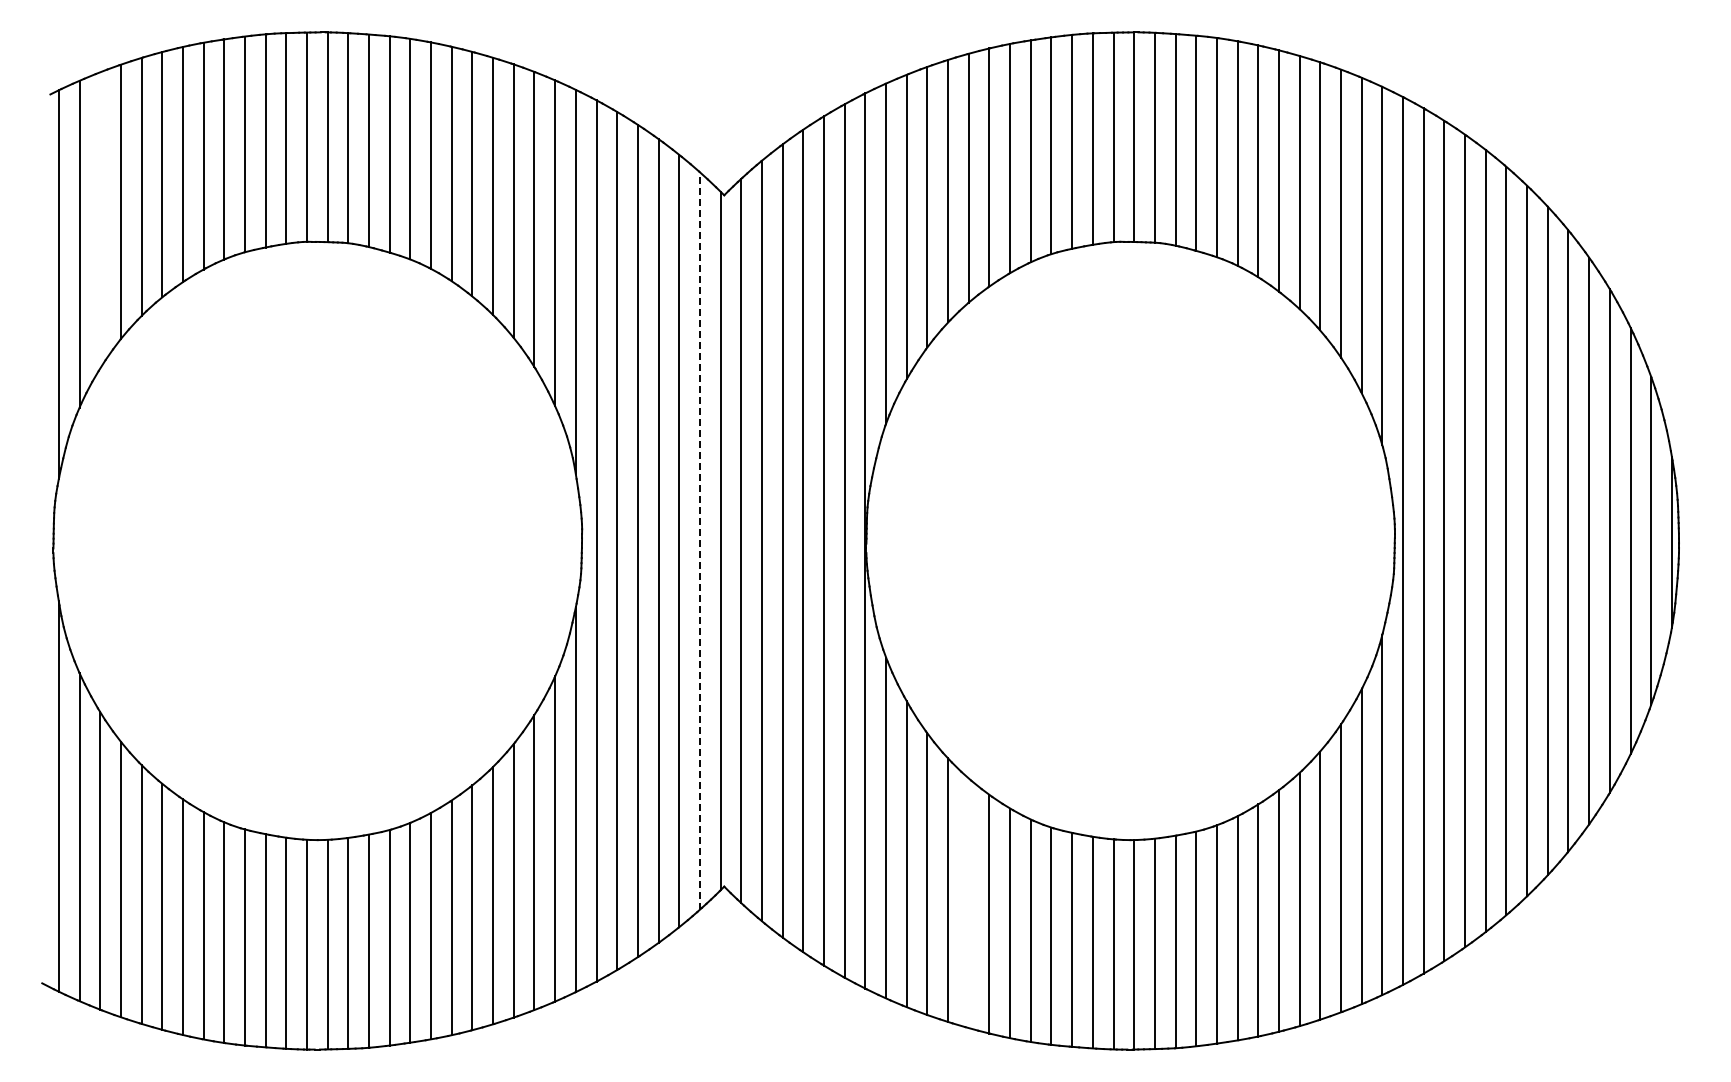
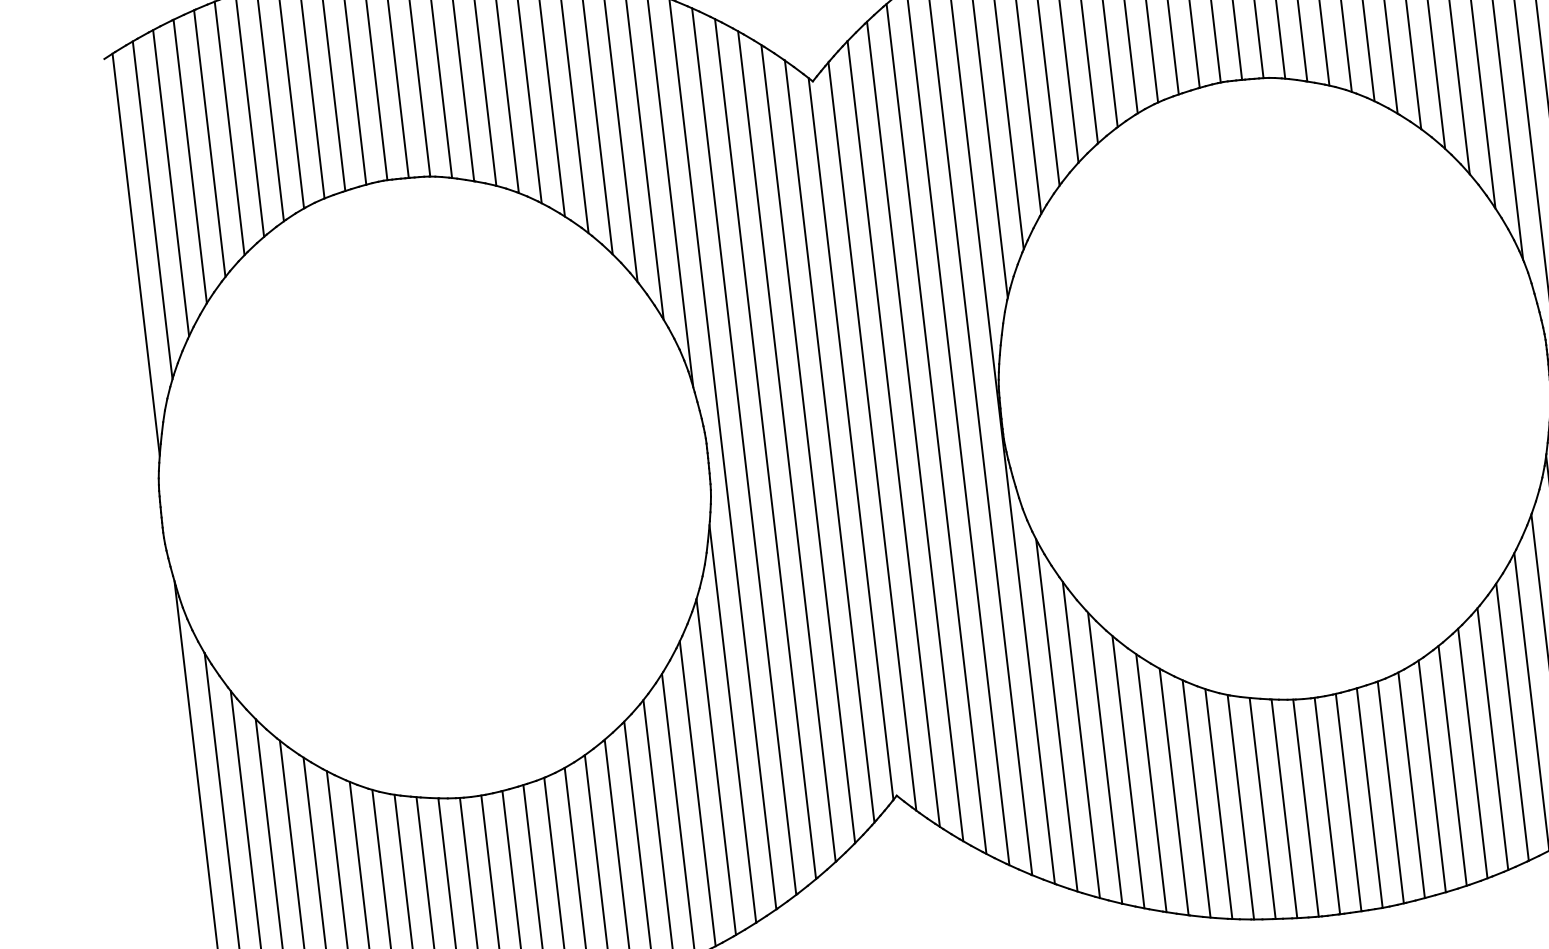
line: (100, 220) -> (171, 183), added
line: (699, 541) -> (829, 442), dashed -> solid
line: (968, 903) -> (1151, 783), added

